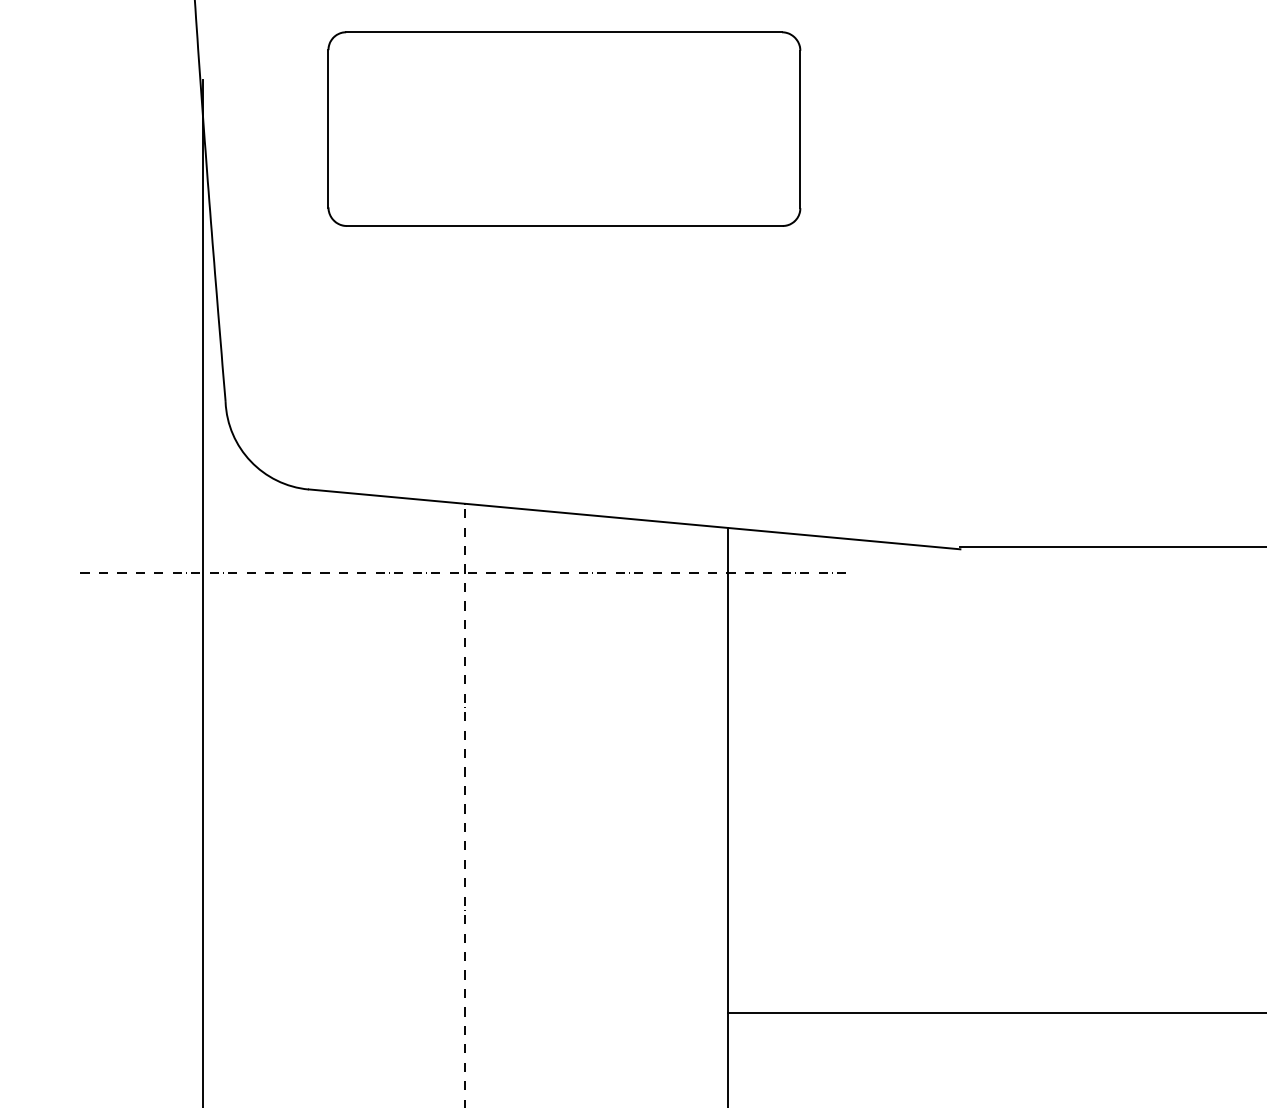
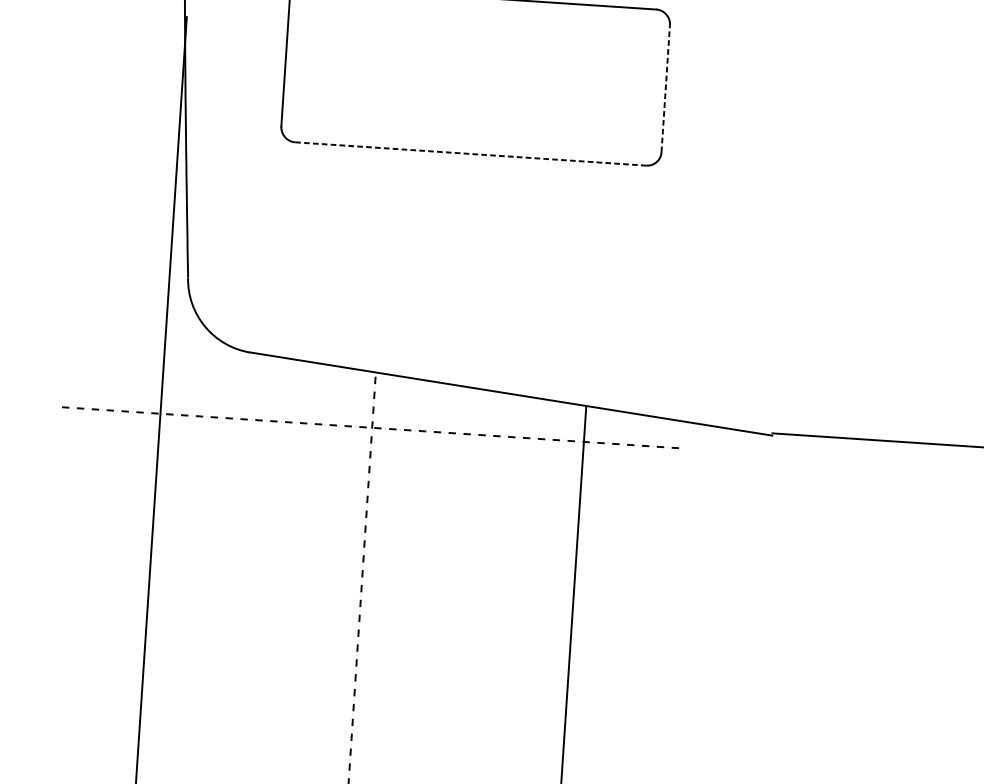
line: (800, 129) -> (665, 88), solid -> dashed
line: (564, 226) -> (470, 154), solid -> dashed

